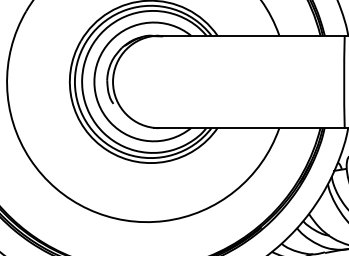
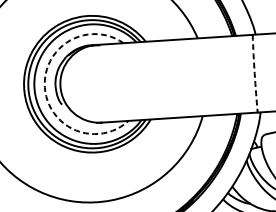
arc: (94, 81) -> (44, 86), solid -> dashed
arc: (344, 81) -> (254, 73), solid -> dashed

